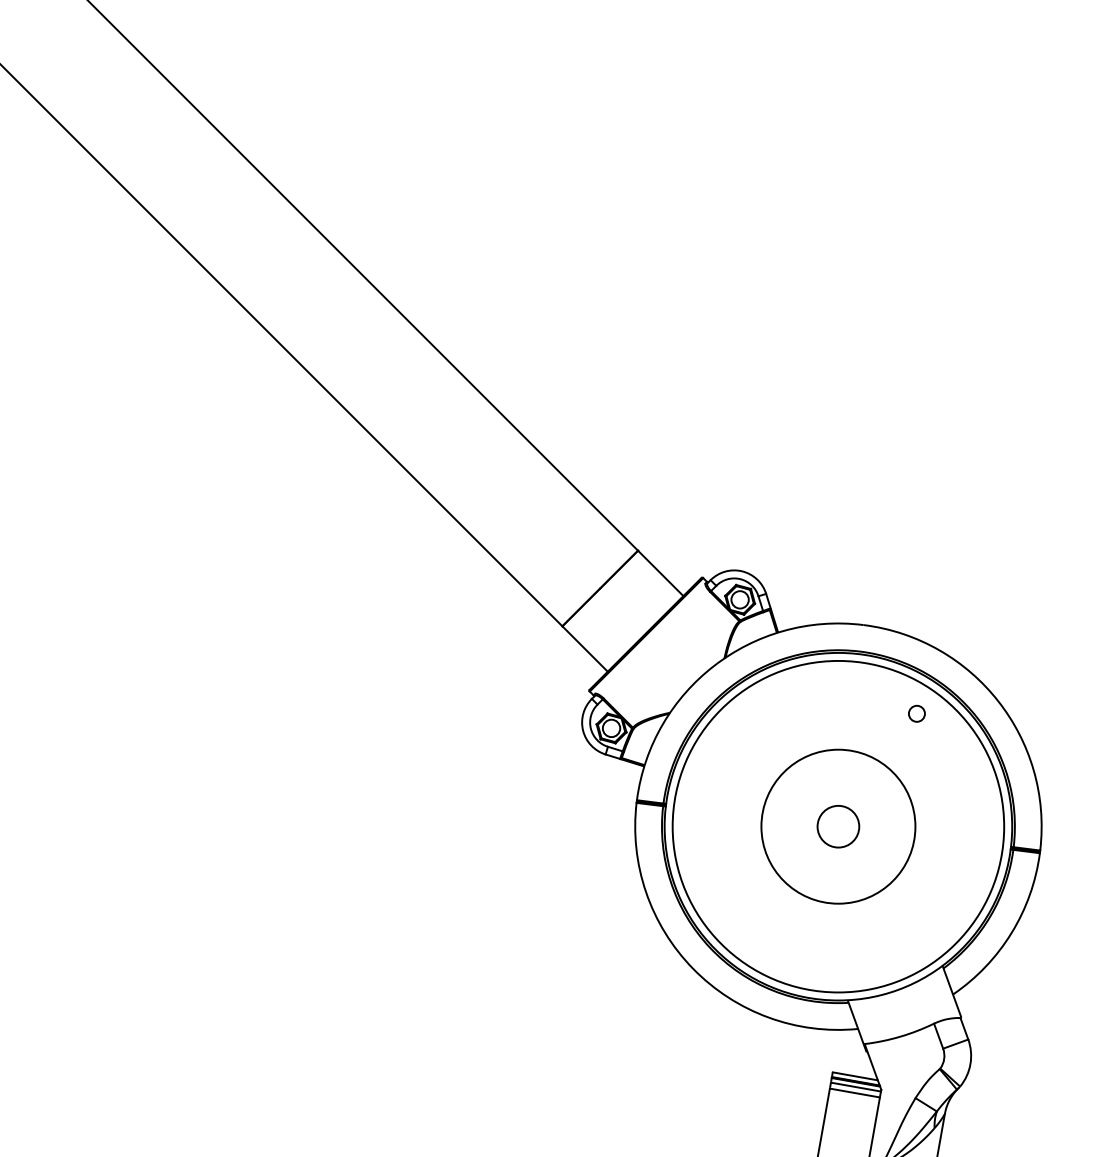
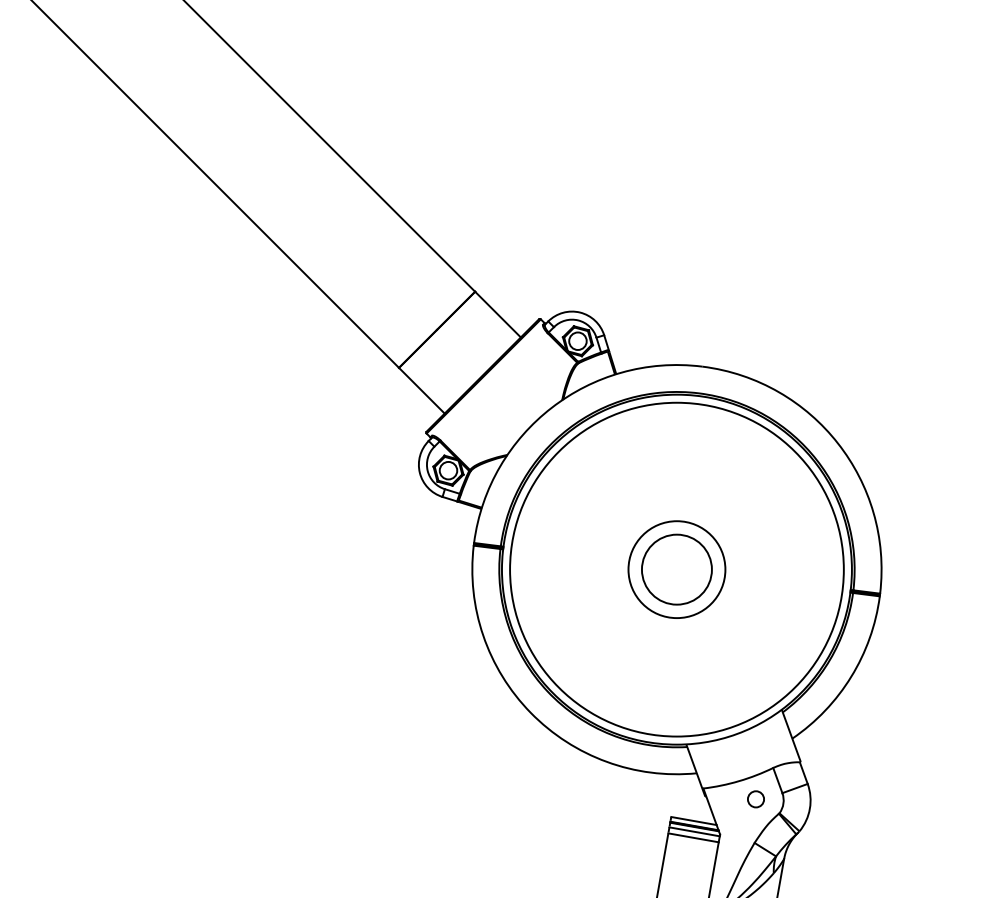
circle: (916, 713) -> (755, 799), moved
circle: (838, 826) -> (677, 569), size x0.62
circle: (838, 826) -> (677, 569), size x1.67

